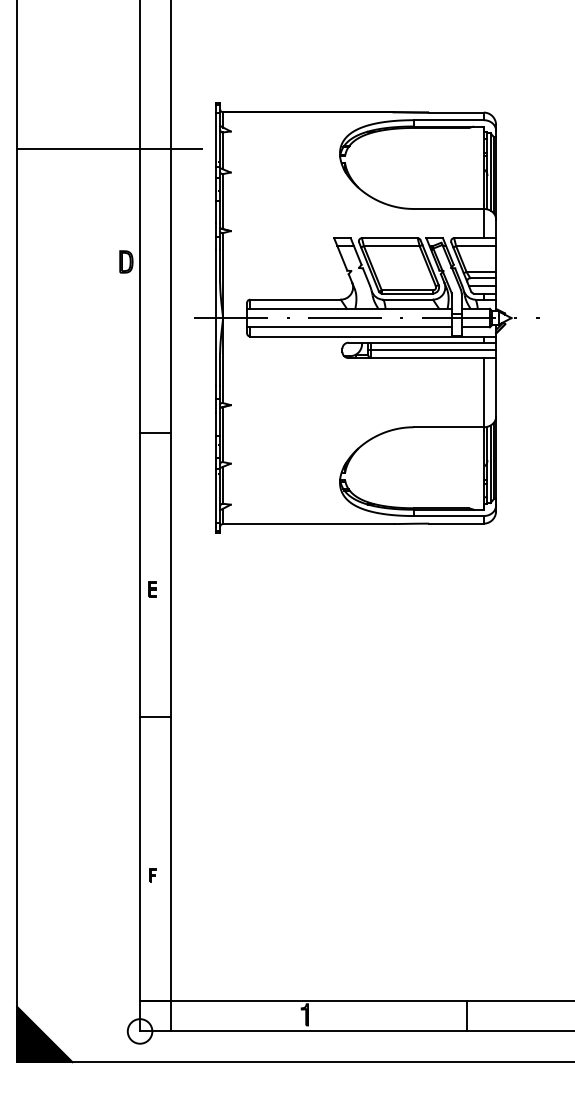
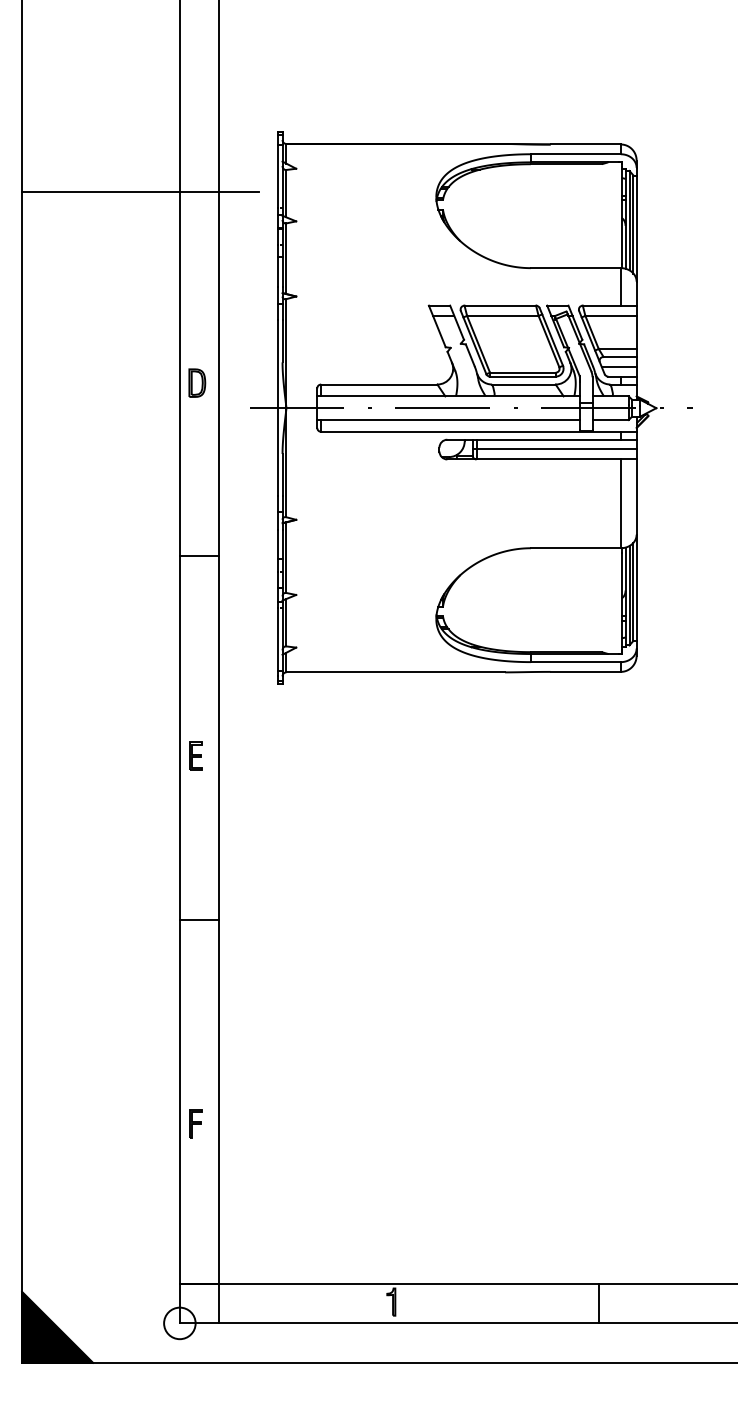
part: (126, 261) -> (197, 382), moved
part: (152, 588) -> (195, 755), size x1.43
part: (152, 875) -> (195, 1123), size x1.67

